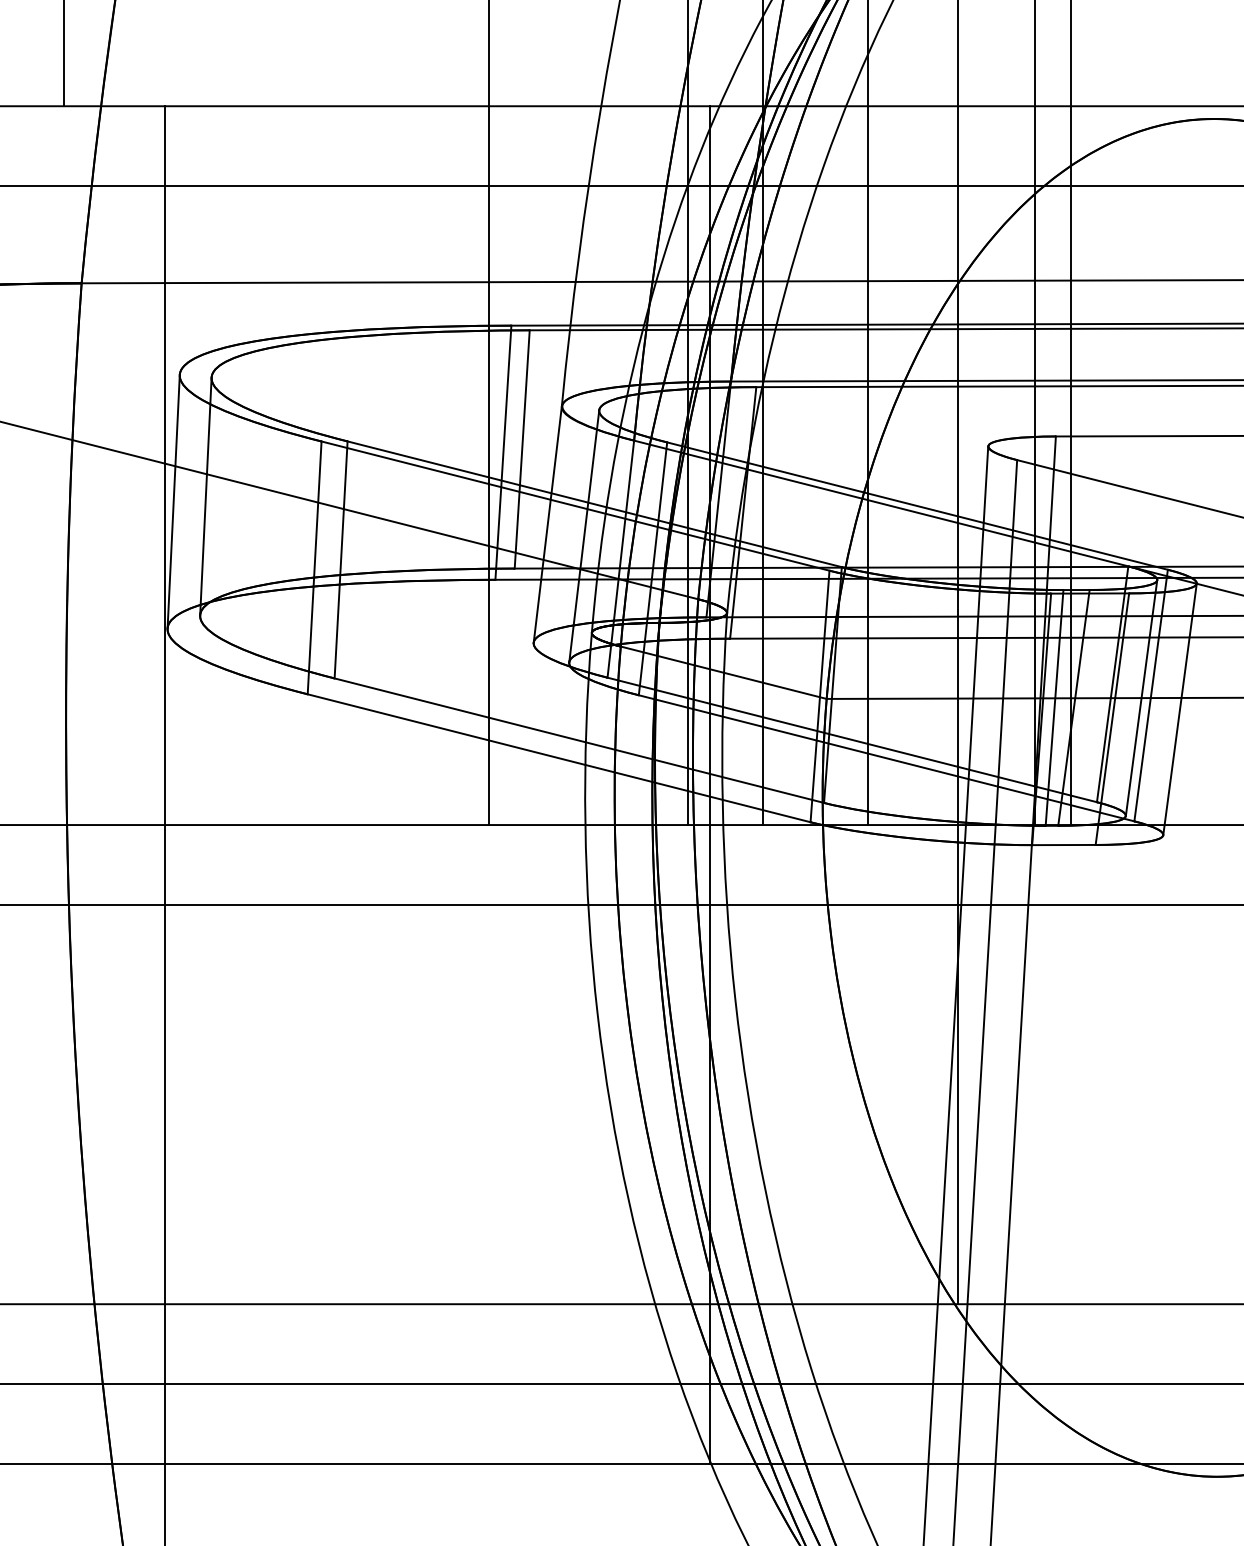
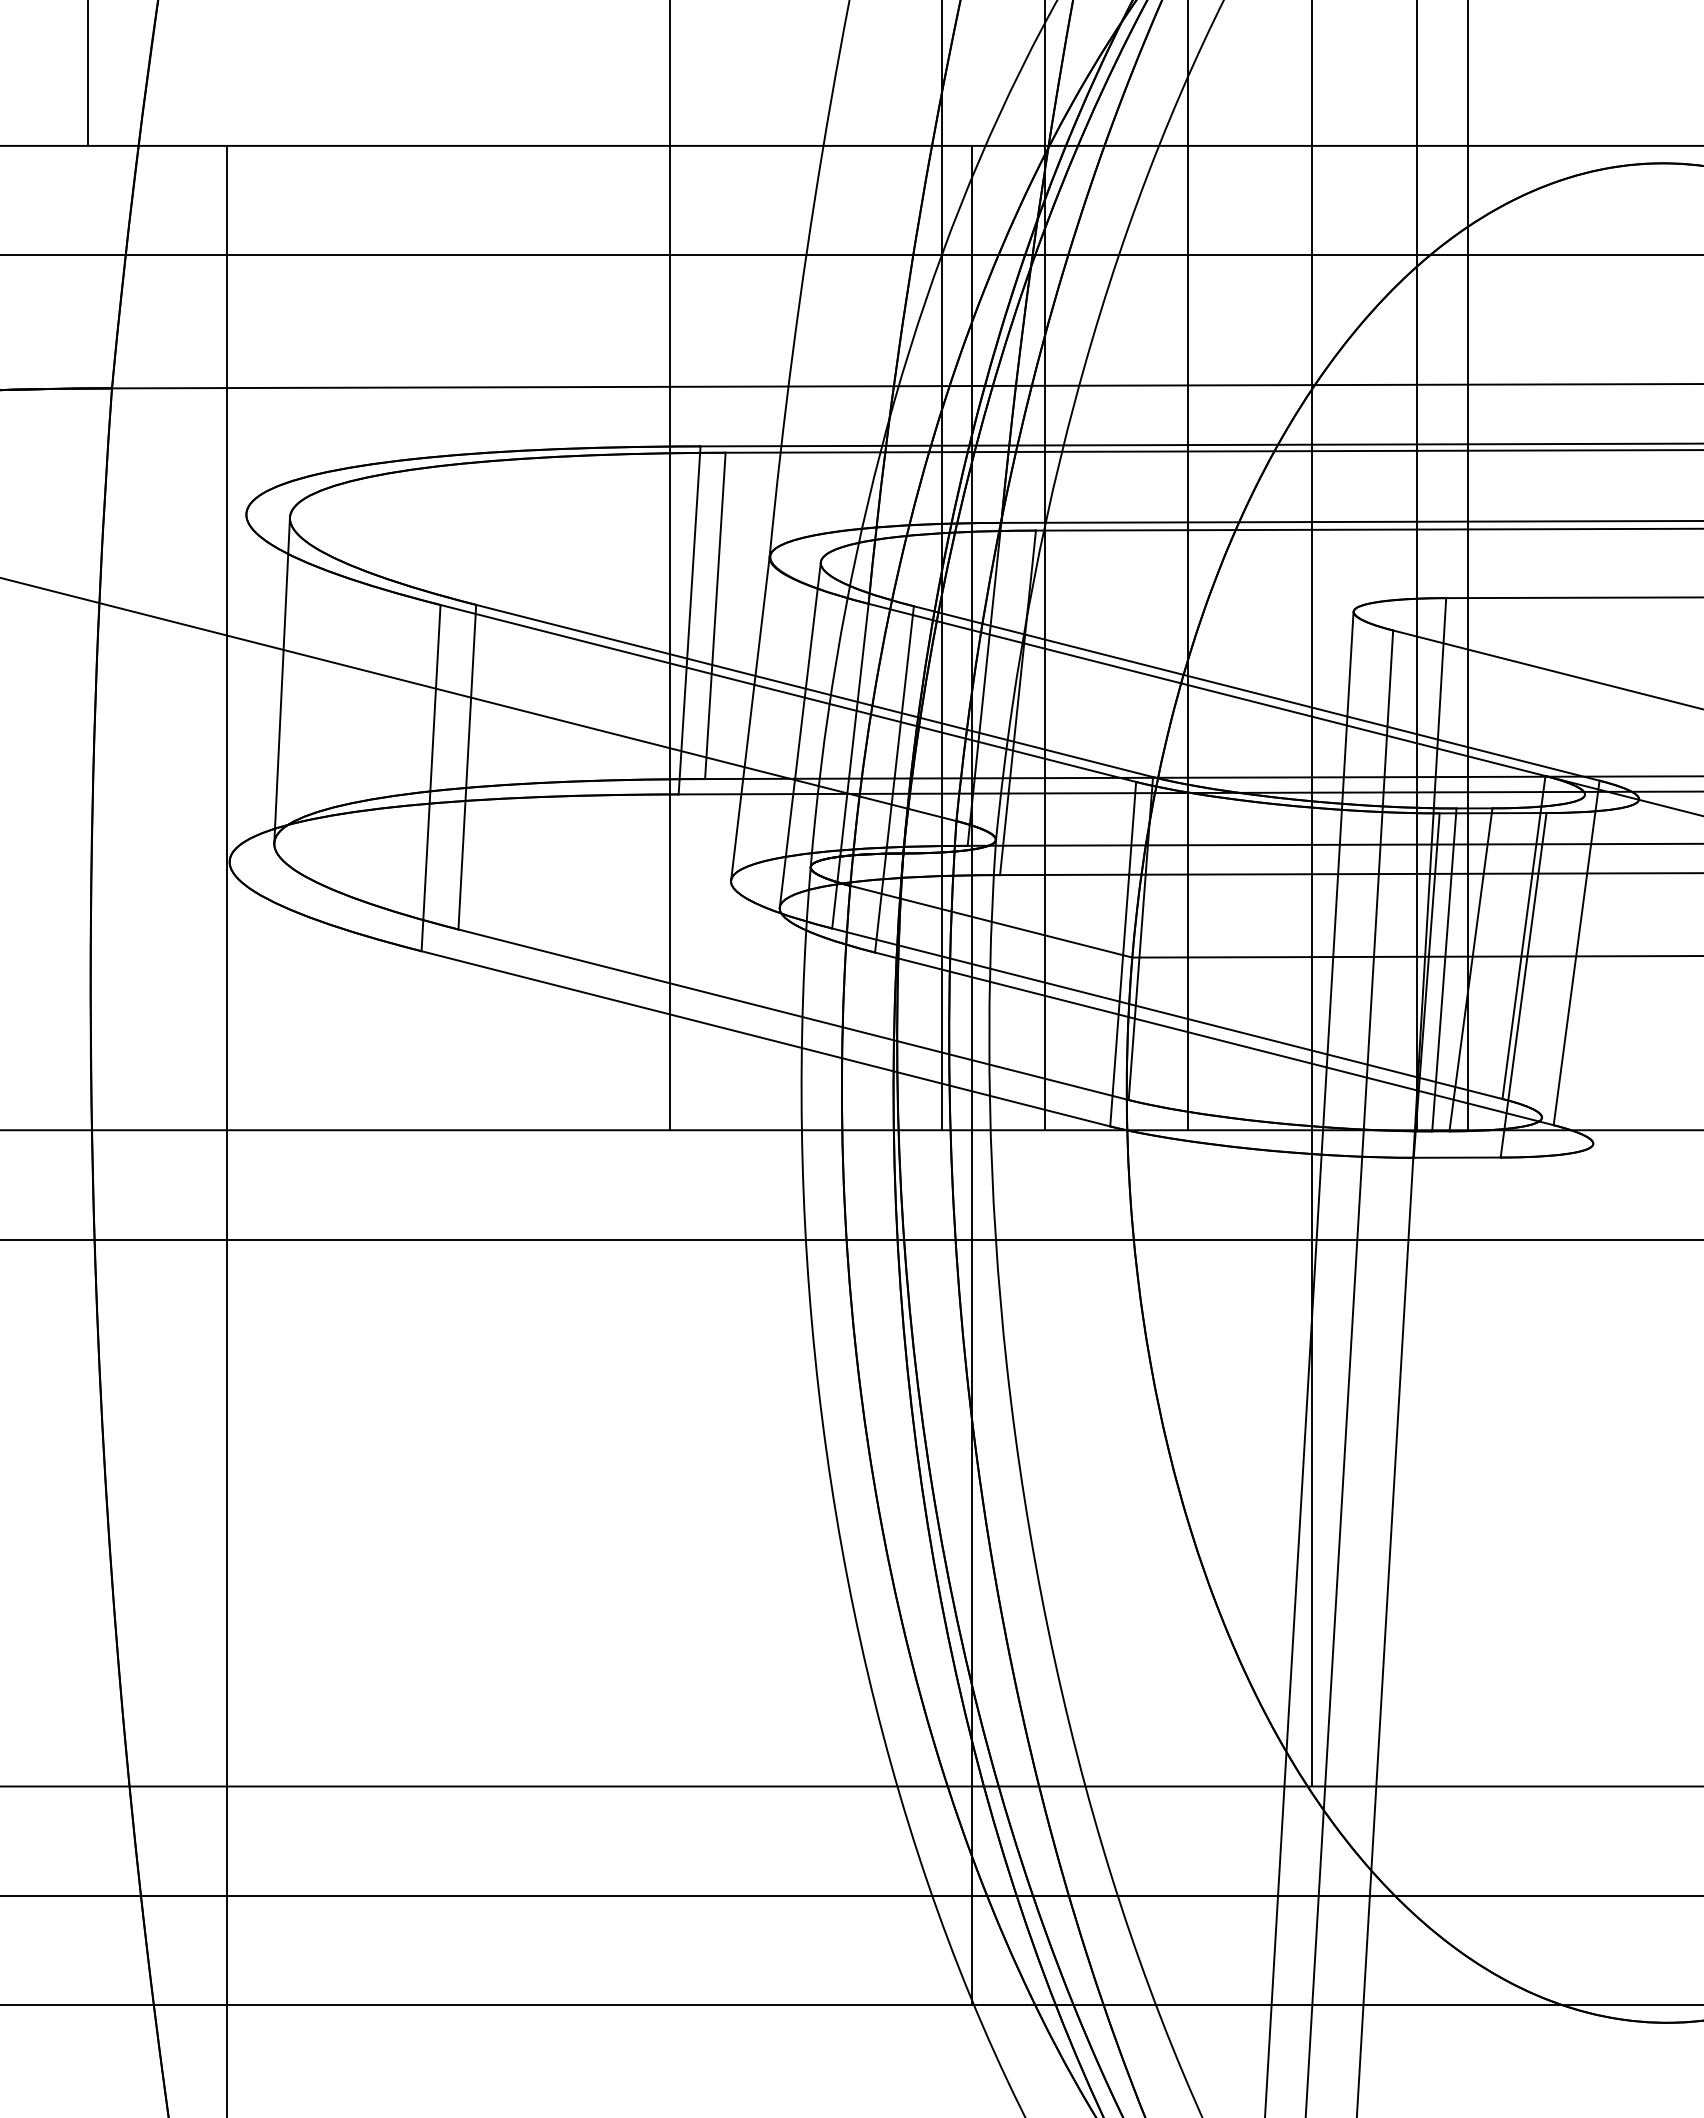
line: (173, 501) -> (237, 687), removed
line: (1141, 697) -> (1563, 955), removed
line: (1180, 709) -> (1616, 971), removed

